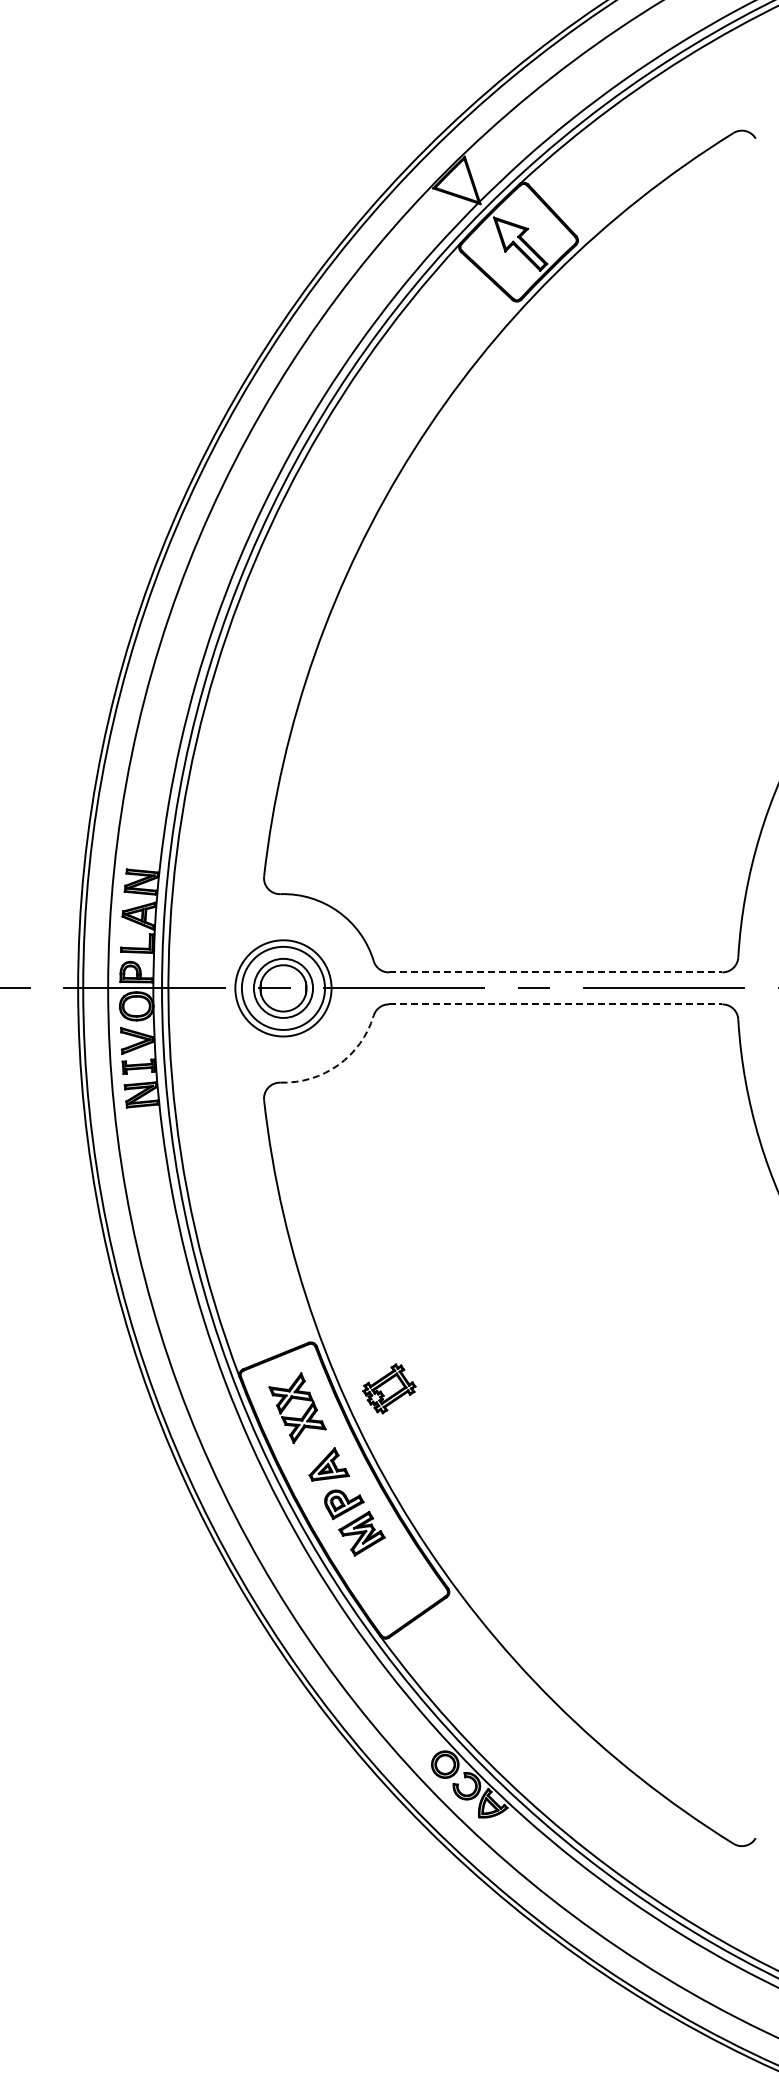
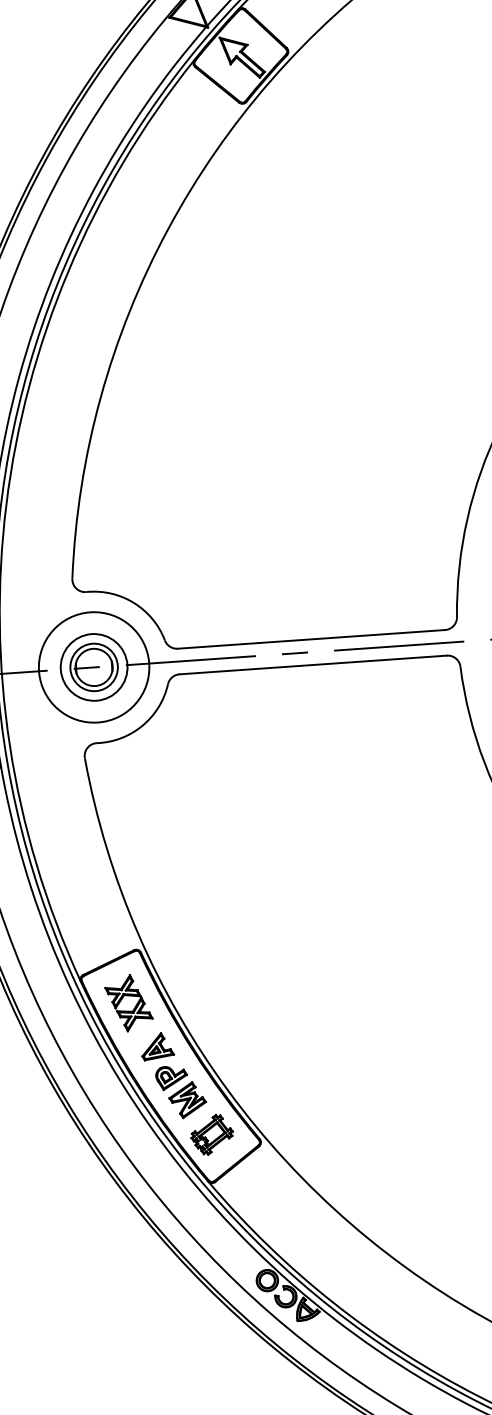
line: (555, 972) -> (311, 639), dashed -> solid
circle: (283, 988) -> (94, 667), size x1.43
line: (555, 1004) -> (313, 665), dashed -> solid
arc: (338, 1065) -> (142, 726), dashed -> solid
part: (389, 1388) -> (212, 1134), moved

